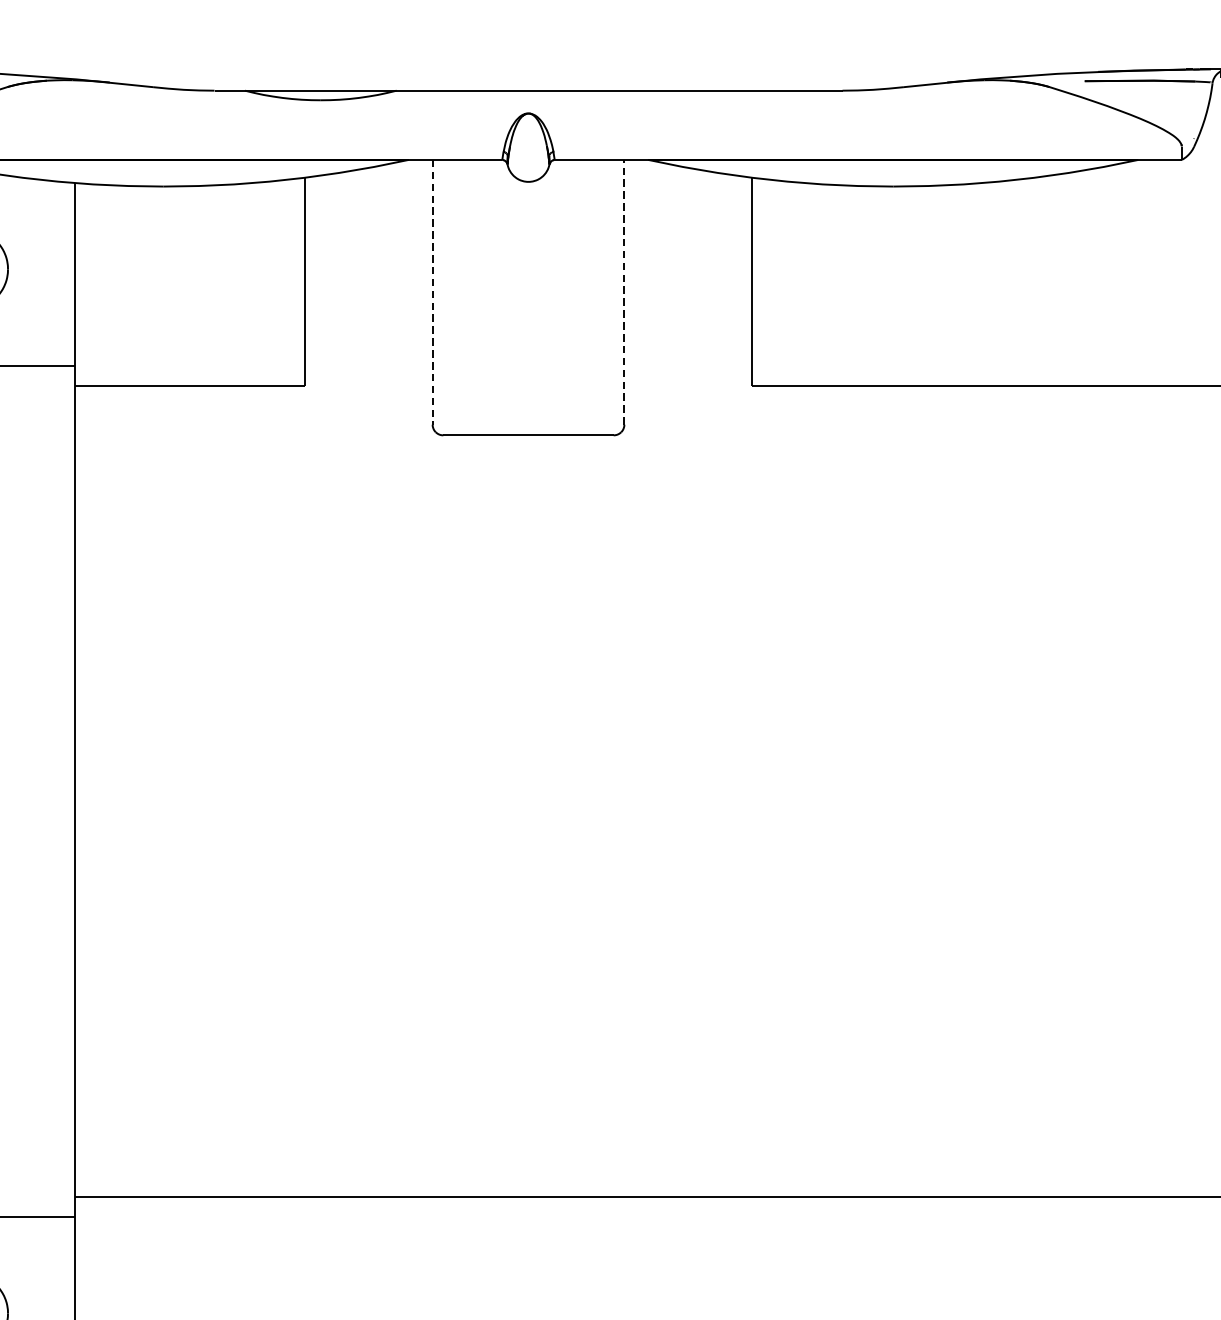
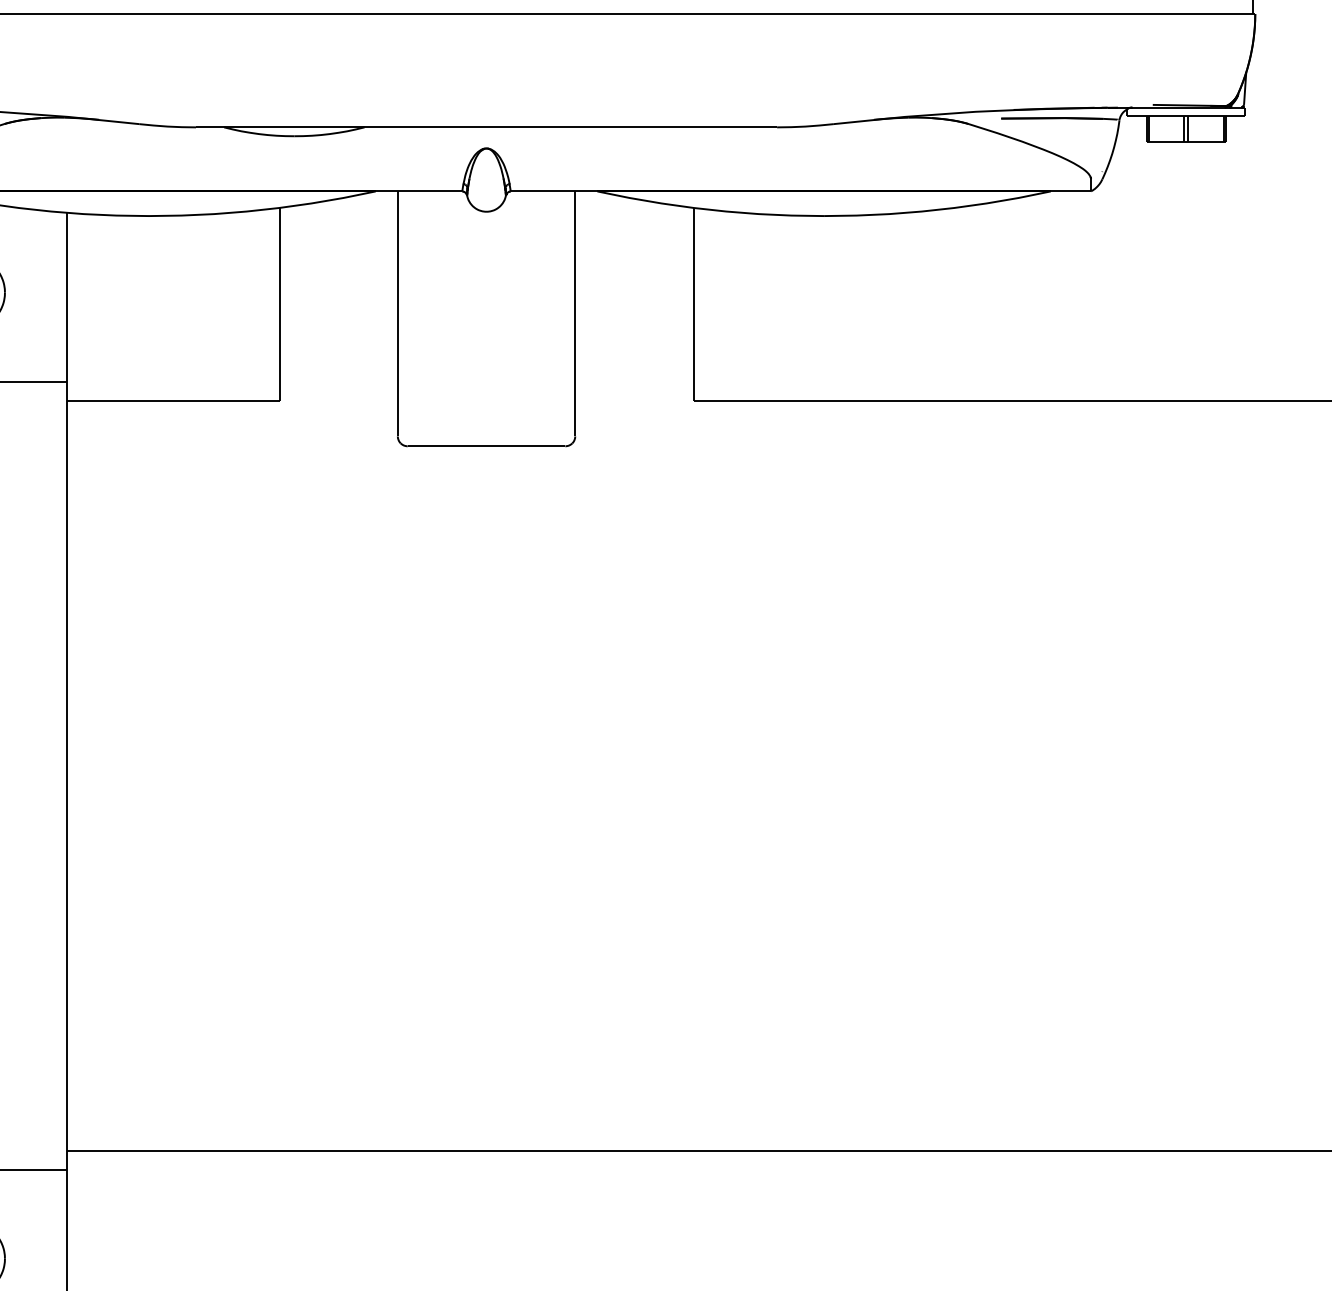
line: (432, 291) -> (397, 313), dashed -> solid
line: (624, 291) -> (575, 313), dashed -> solid

